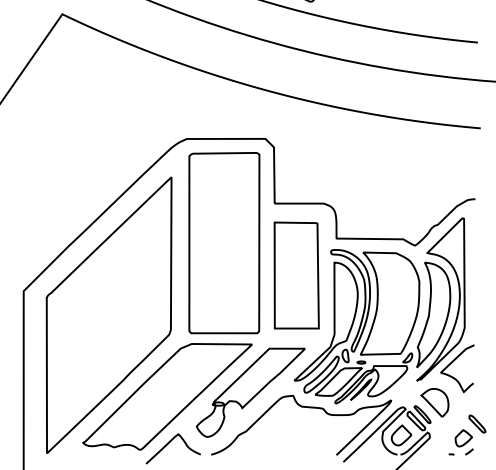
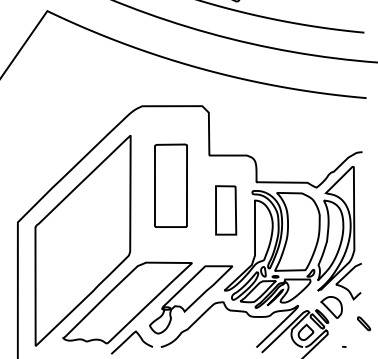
part: (224, 243) -> (171, 185), size x0.6
part: (296, 275) -> (226, 210), size x0.6
part: (463, 442) -> (353, 337), removed

